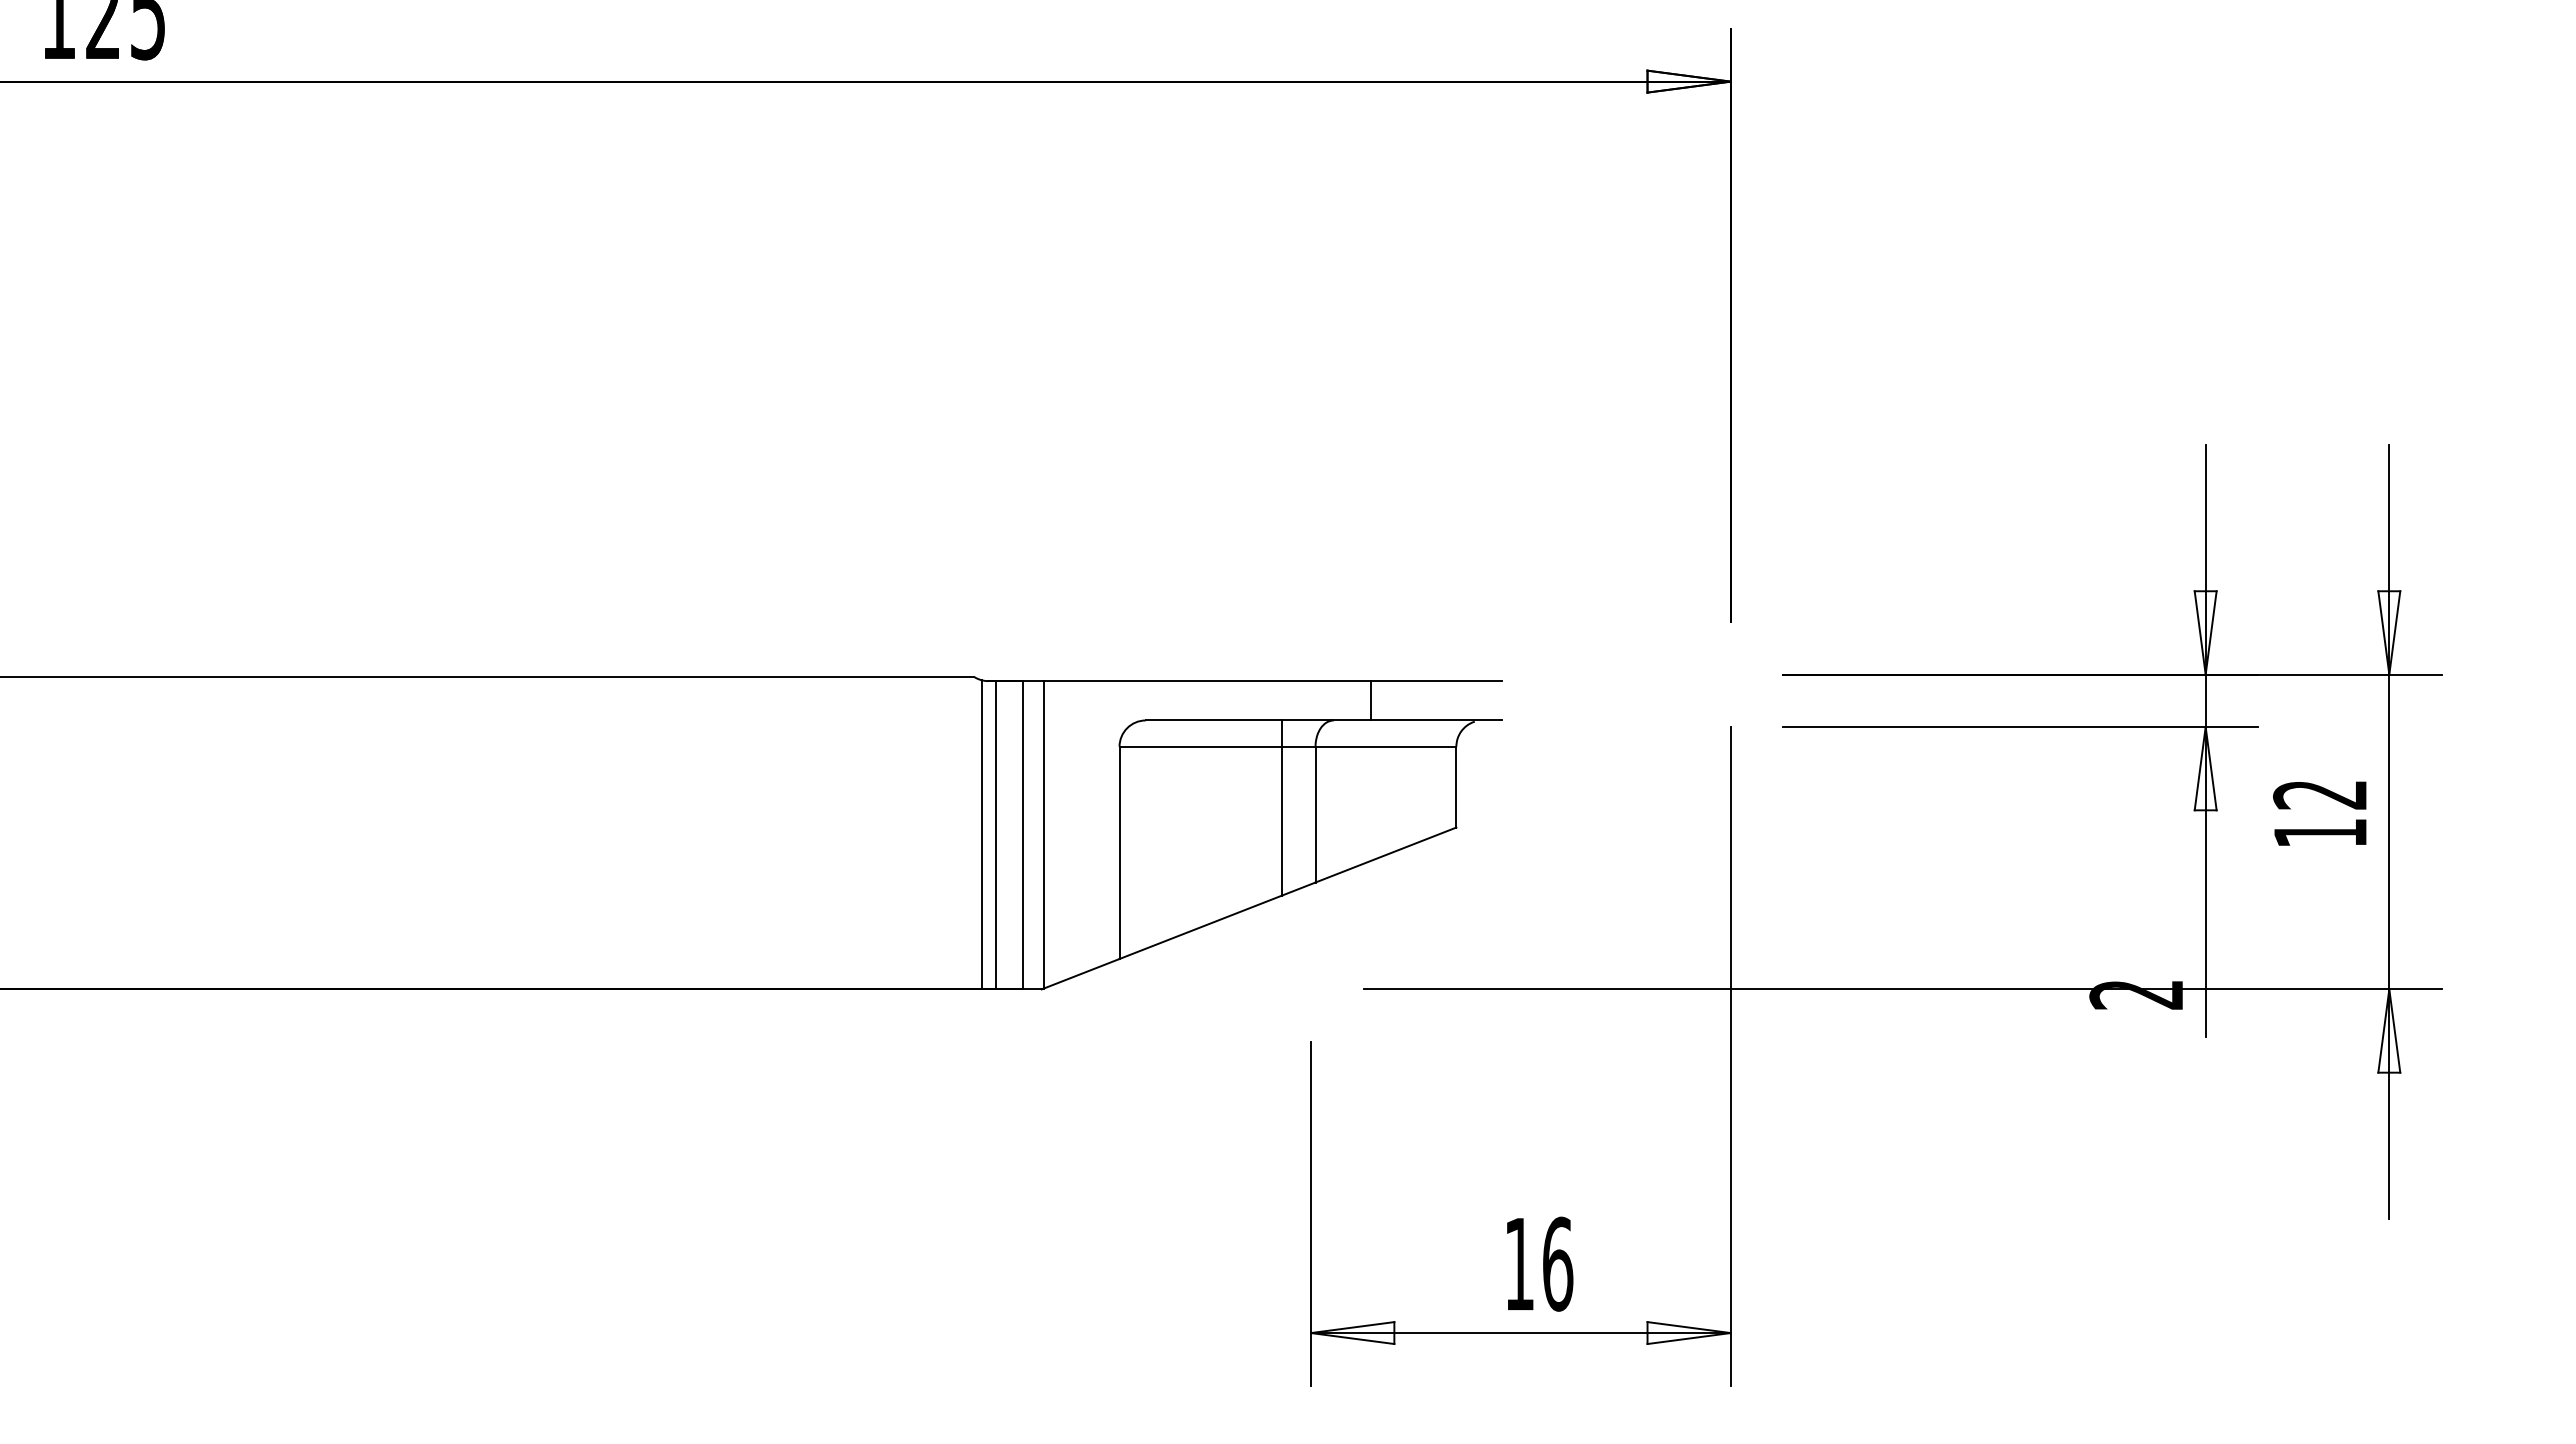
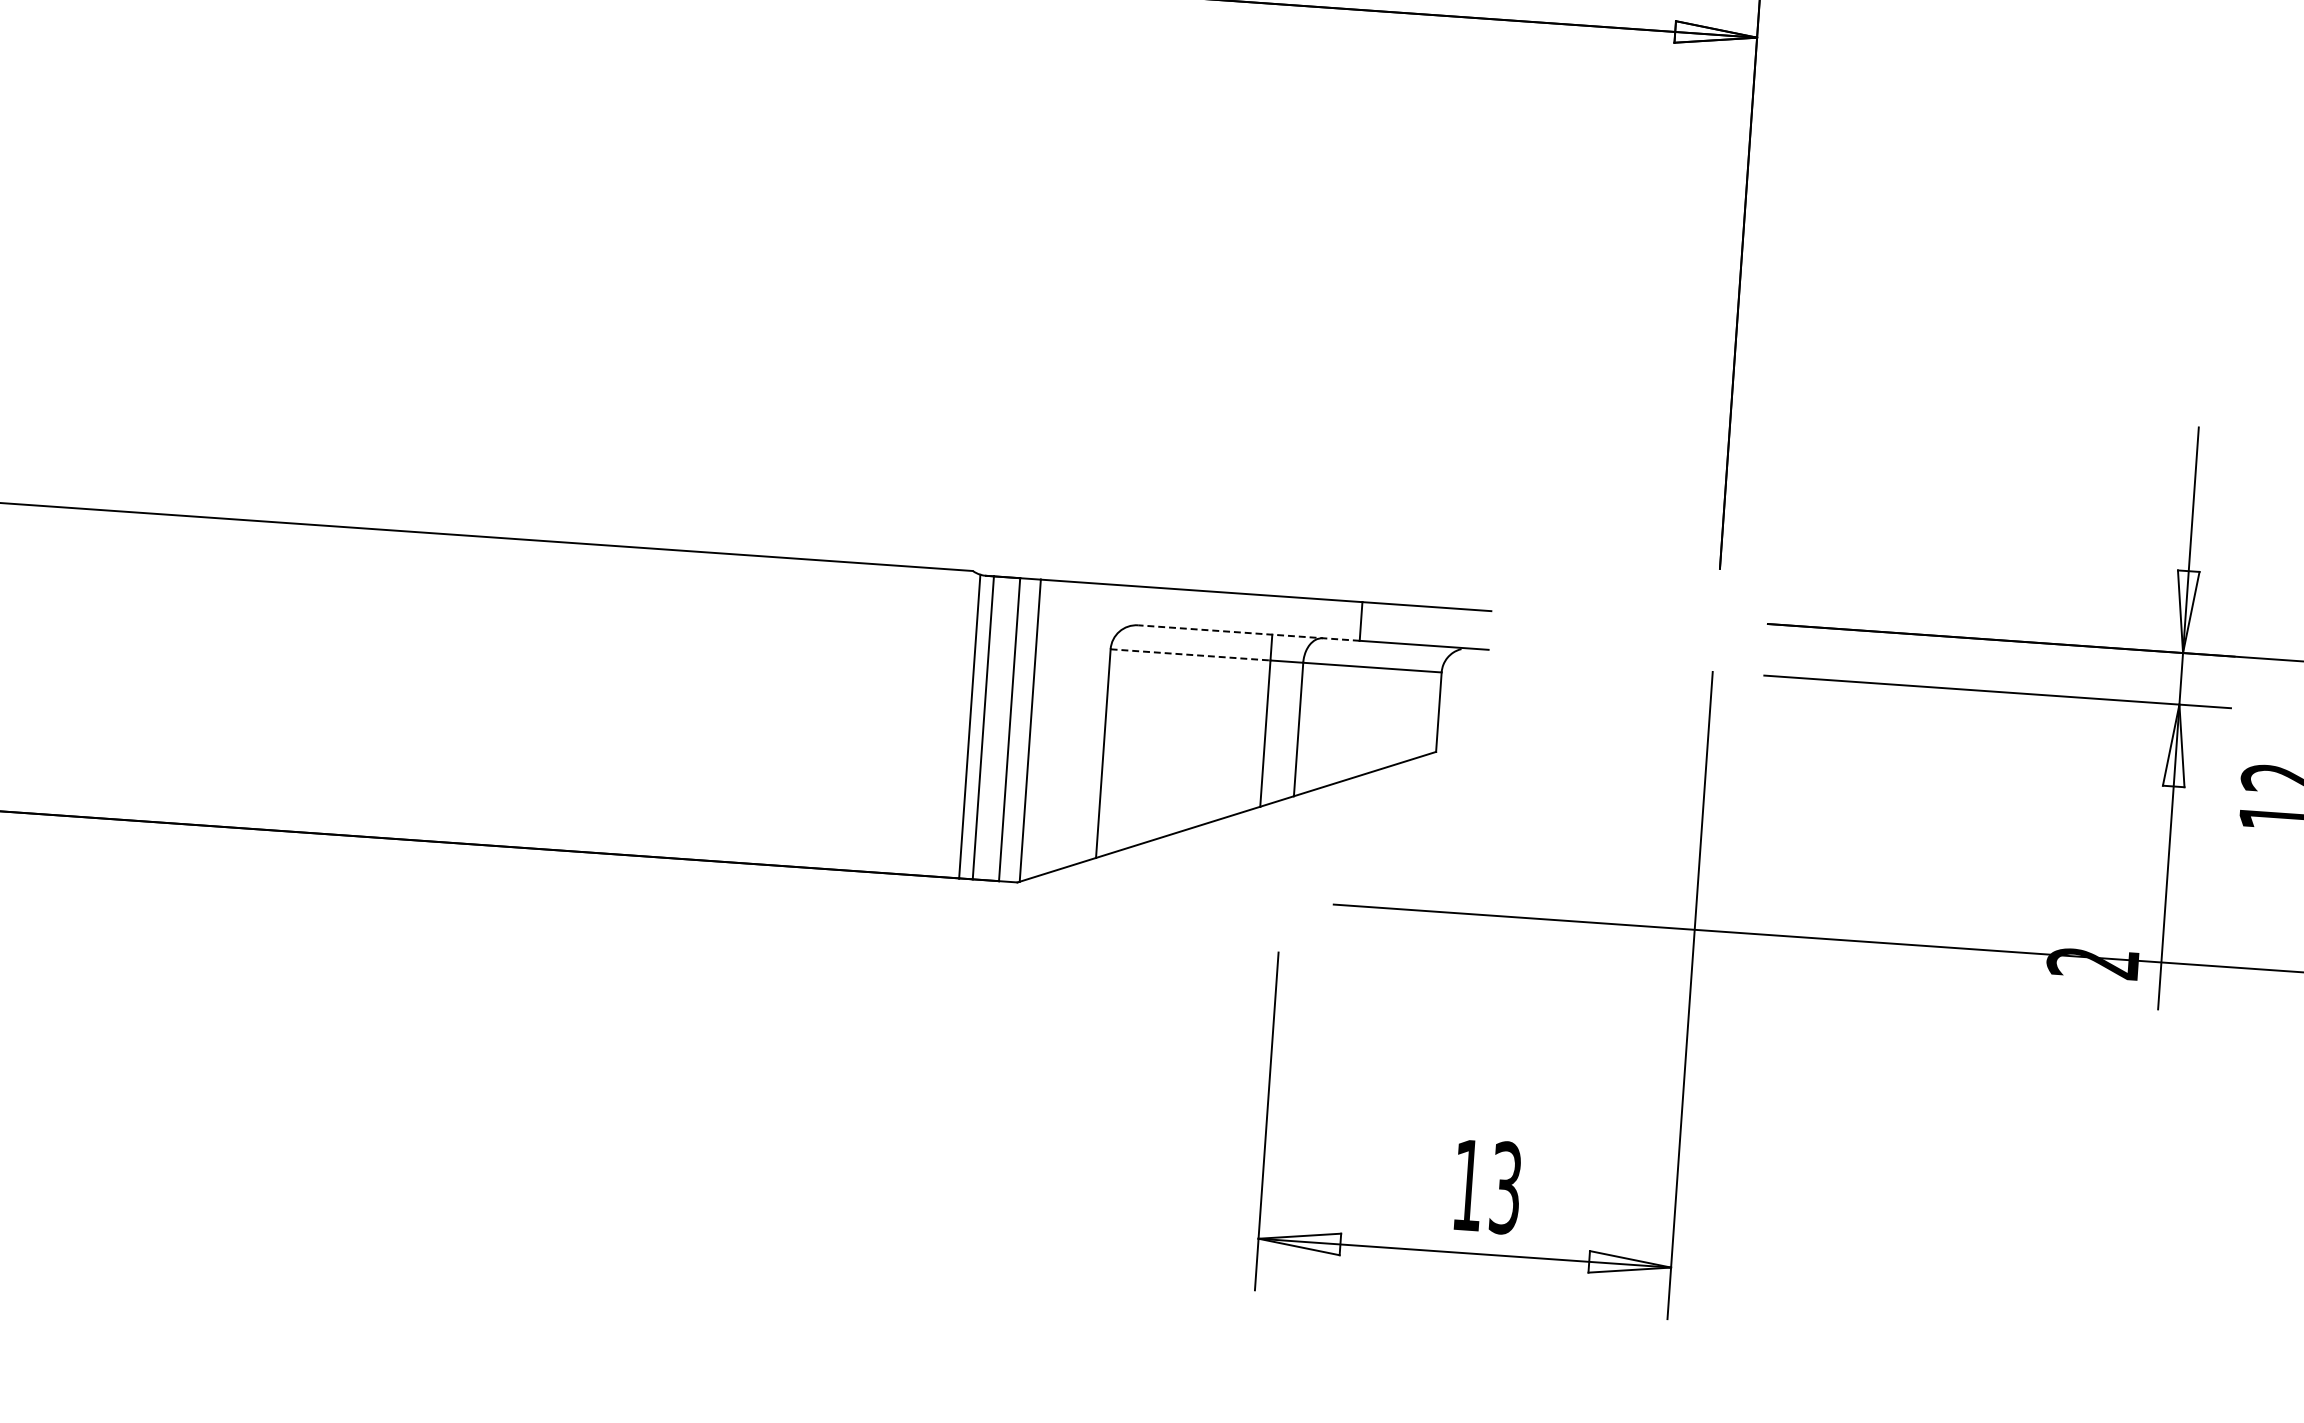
line: (1258, 720) -> (1248, 633), solid -> dashed
line: (1201, 746) -> (1191, 654), solid -> dashed
text: (1558, 1263) -> (1506, 1187), 16 -> 13

